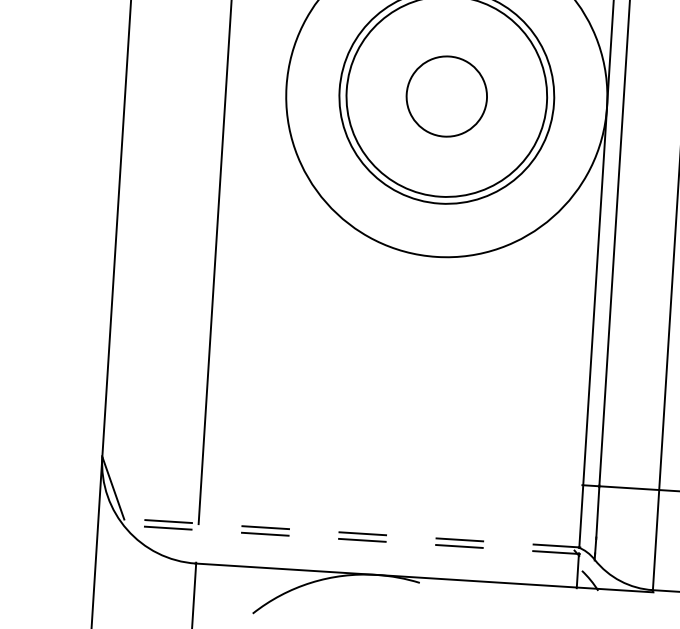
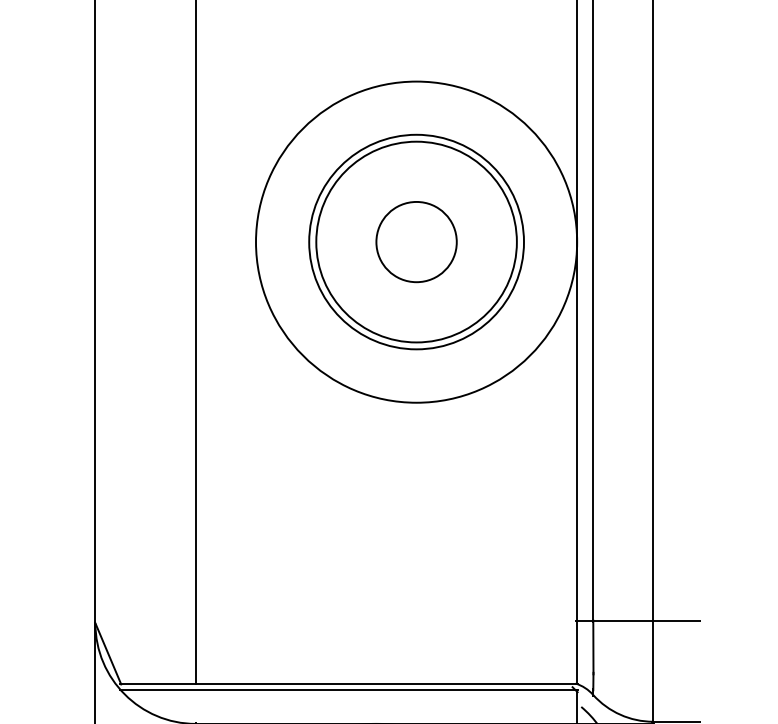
line: (352, 532) -> (349, 683), dashed -> solid
line: (351, 539) -> (349, 690), dashed -> solid

